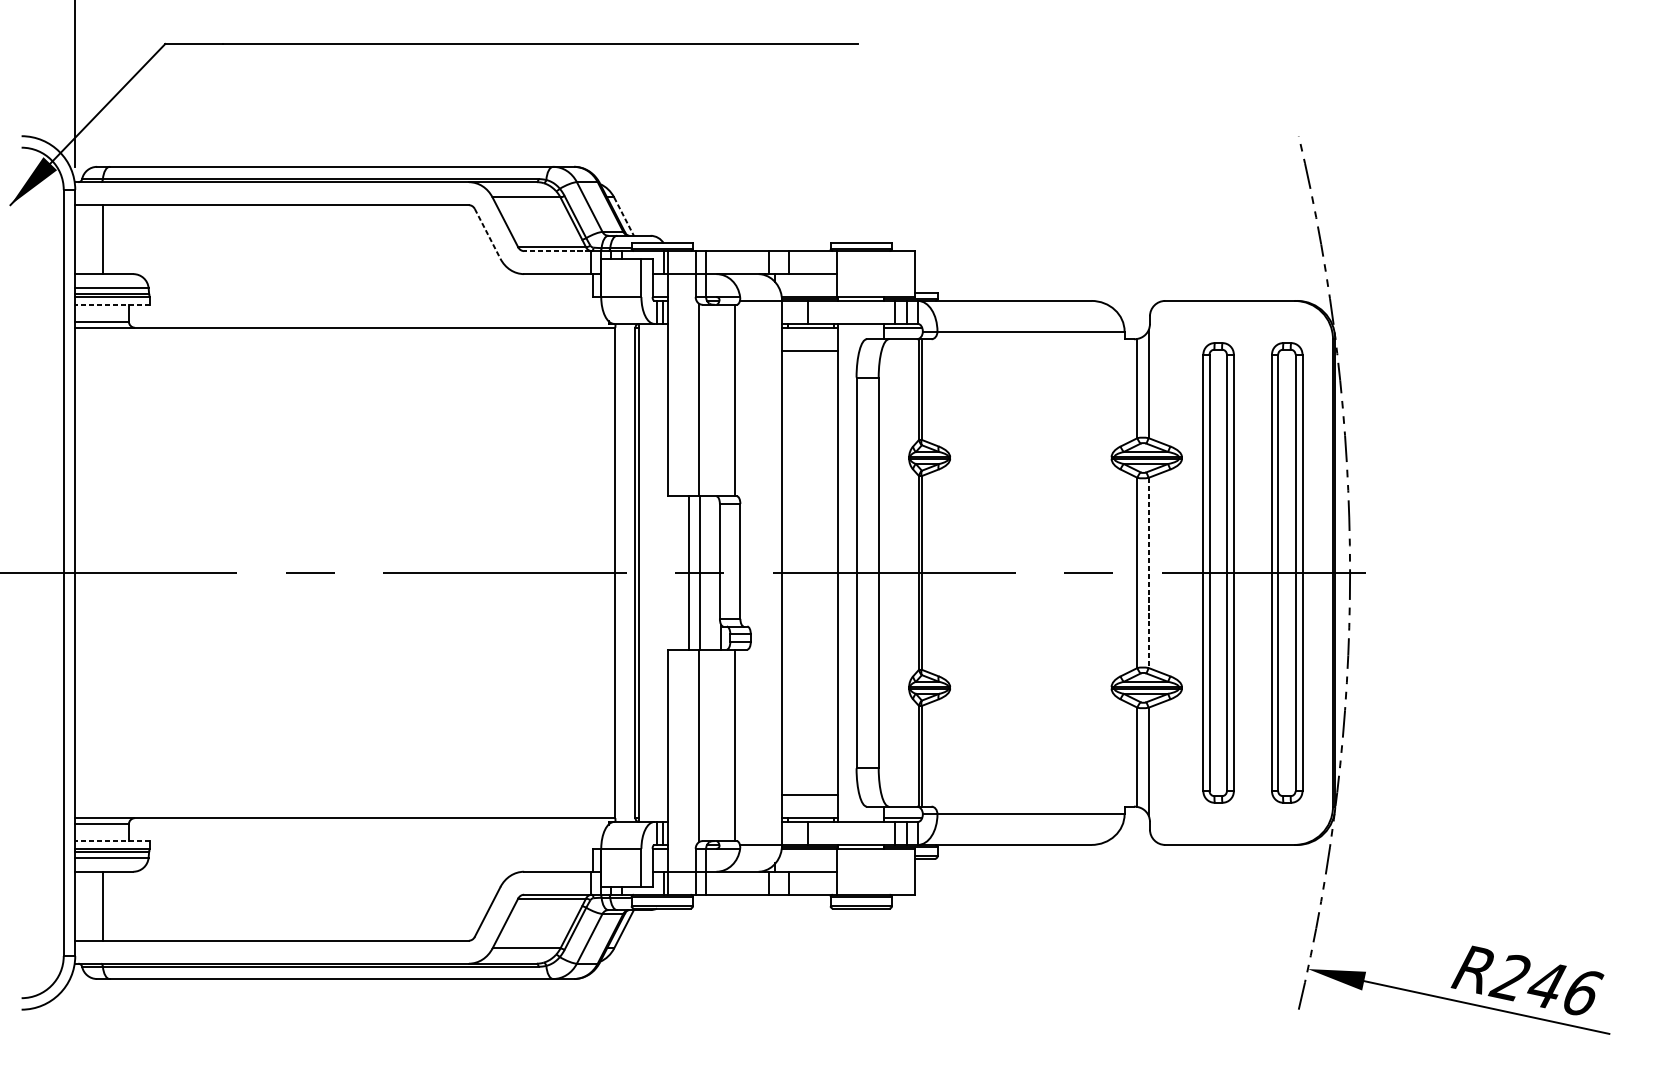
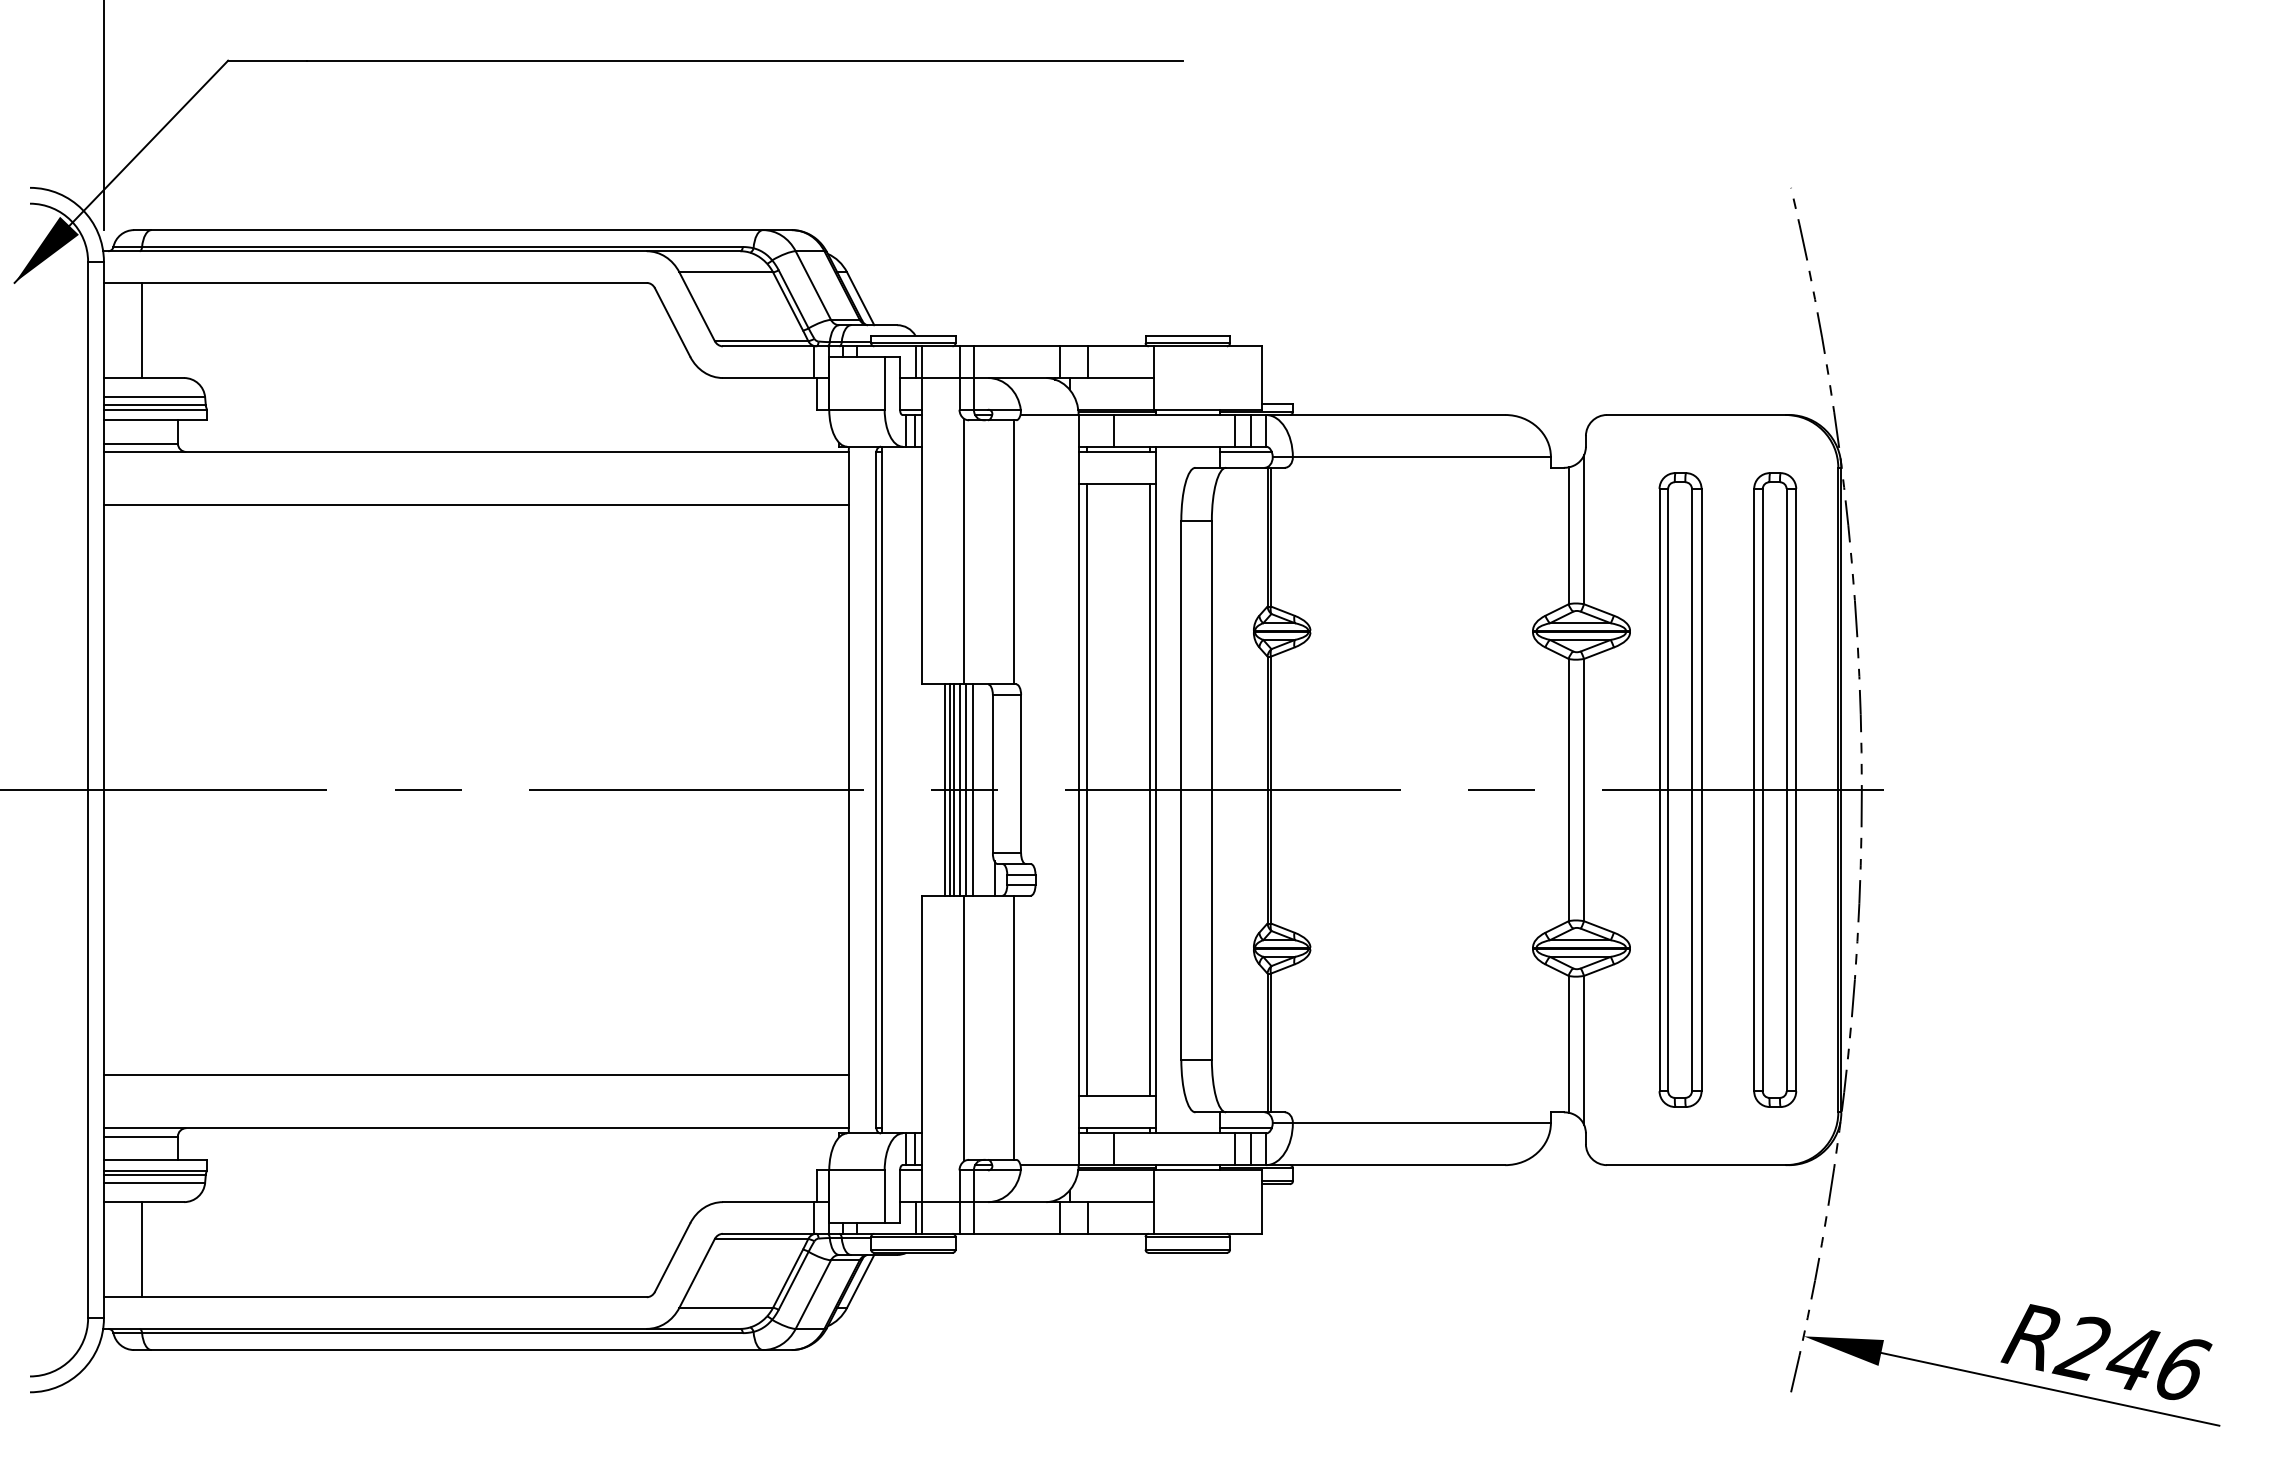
line: (623, 216) -> (860, 298), dashed -> solid
line: (487, 233) -> (672, 322), dashed -> solid
line: (557, 251) -> (768, 346), dashed -> solid
line: (112, 304) -> (155, 420), dashed -> solid
line: (344, 365) -> (475, 504), added
line: (685, 572) -> (945, 789), added
line: (692, 572) -> (954, 789), added
line: (696, 572) -> (960, 789), added
line: (705, 572) -> (973, 789), added
line: (787, 572) -> (1086, 789), added
line: (834, 572) -> (1150, 789), added
line: (1148, 573) -> (1584, 790), dashed -> solid
line: (344, 779) -> (475, 1075), added
line: (112, 840) -> (155, 1159), dashed -> solid

